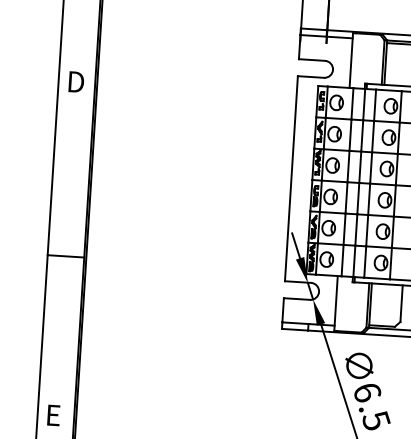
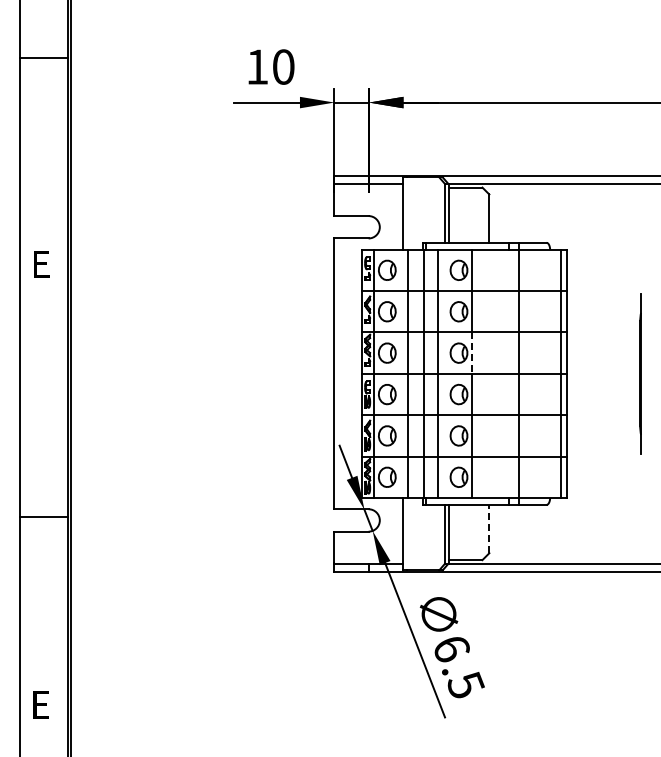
text: (76, 82) -> (43, 264), D -> E
line: (397, 169) -> (472, 353), solid -> dashed
line: (65, 256) -> (43, 516), moved
line: (401, 303) -> (489, 528), solid -> dashed

